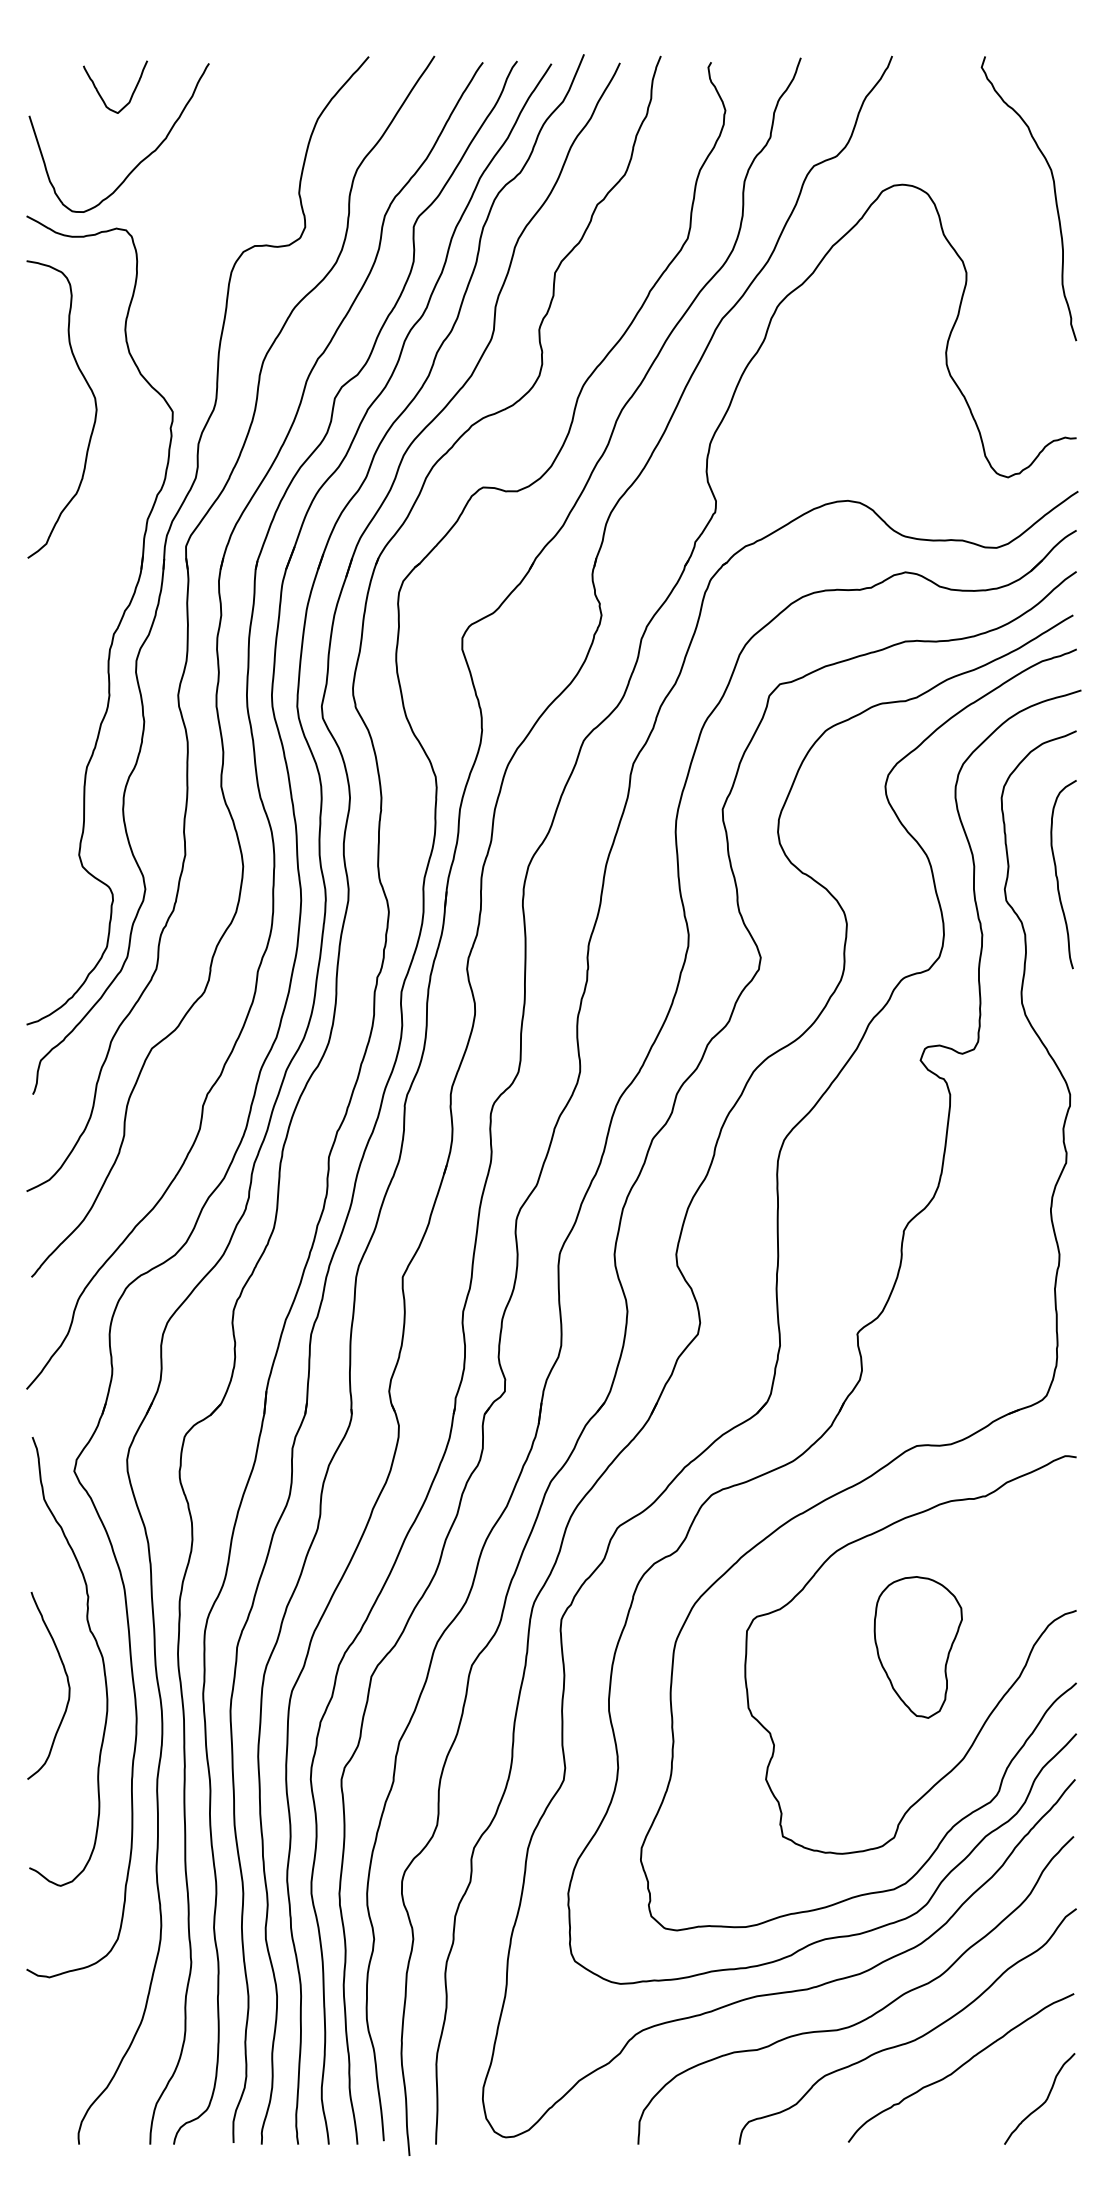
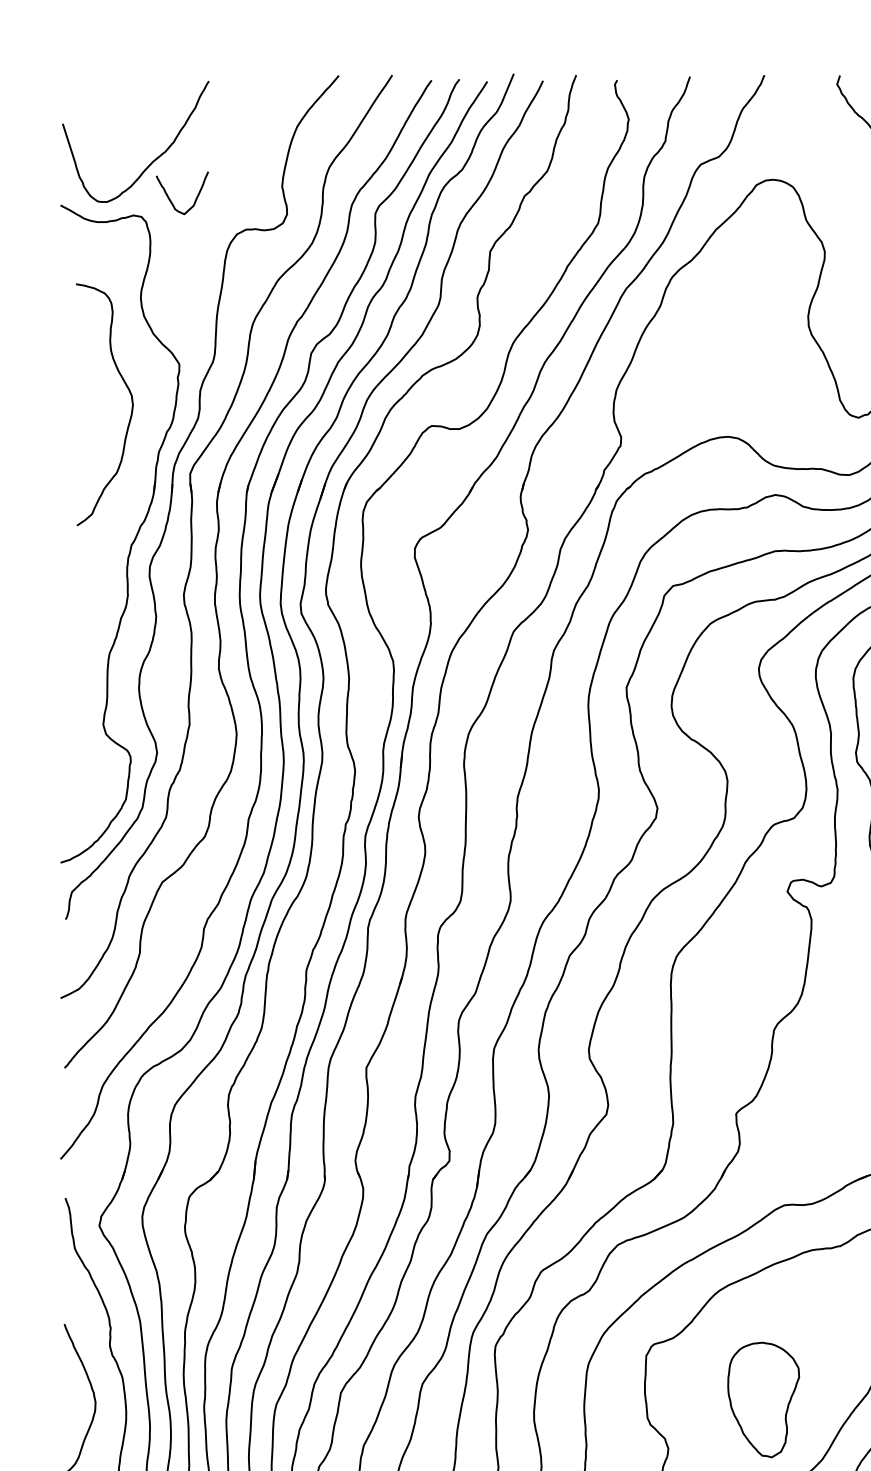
curve: (100, 94) -> (170, 199), moved
curve: (94, 402) -> (131, 399), moved
part: (917, 1647) -> (763, 1400), moved

